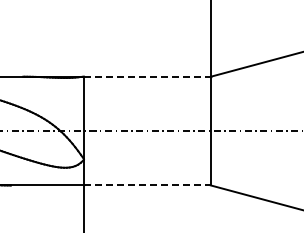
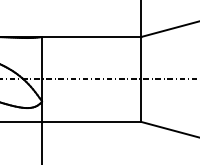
line: (147, 76) -> (91, 36), dashed -> solid
line: (147, 185) -> (91, 121), dashed -> solid

